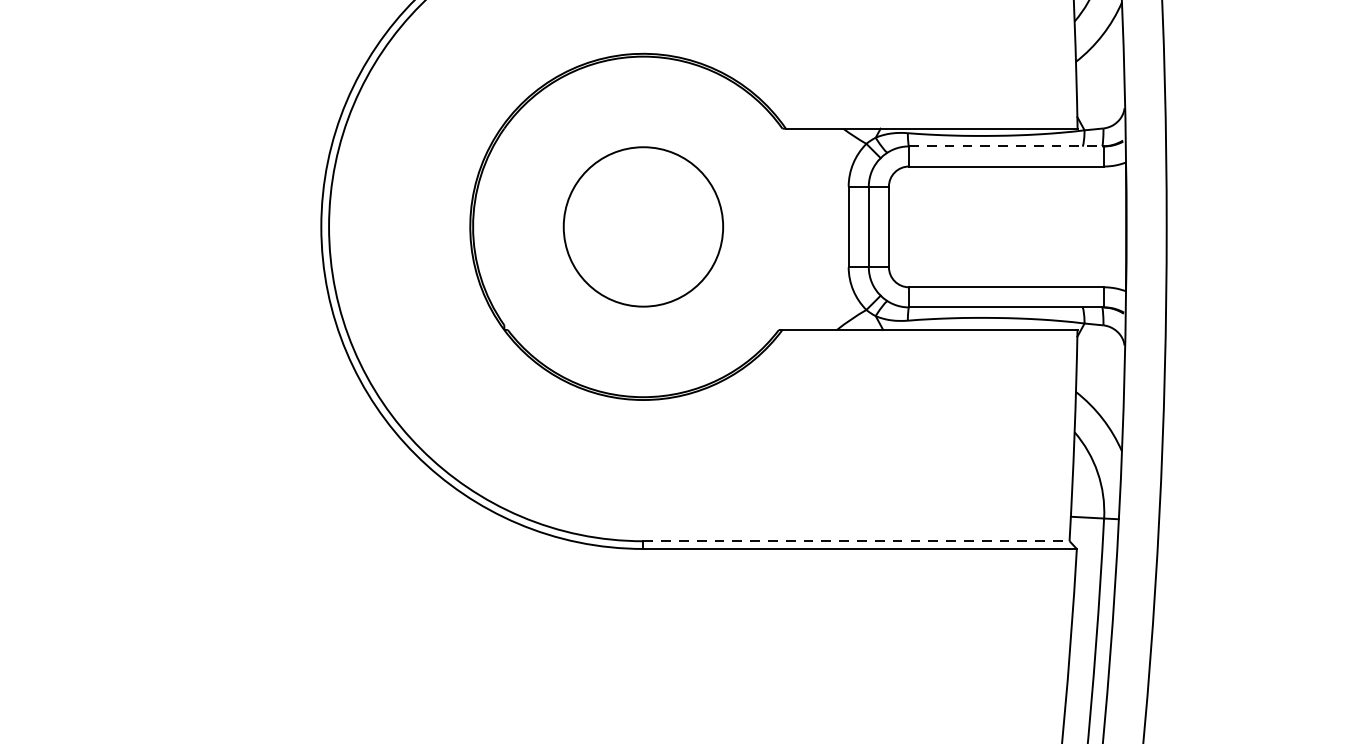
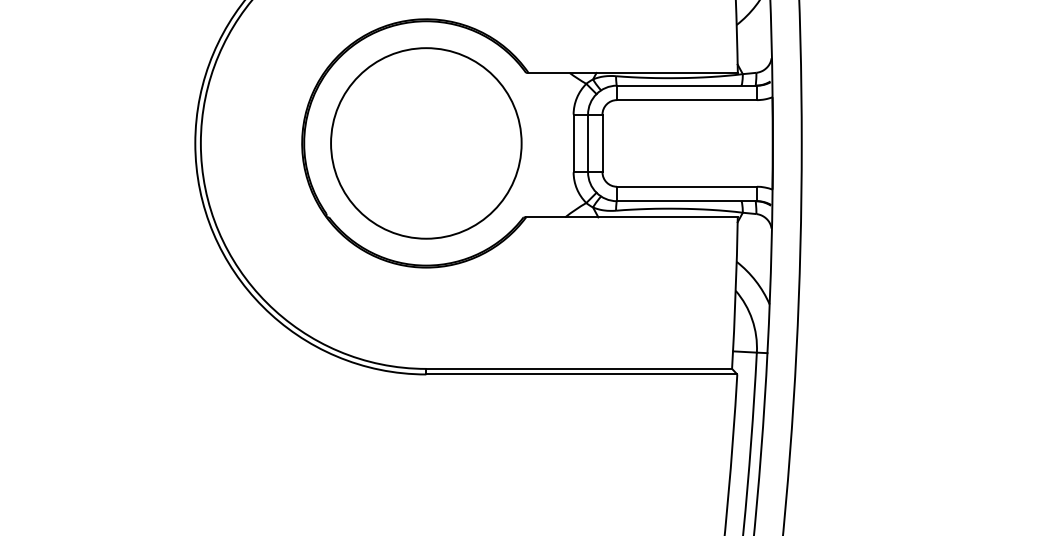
line: (1007, 146) -> (687, 85), dashed -> solid
circle: (643, 226) -> (426, 143), size x1.67
line: (856, 540) -> (579, 368), dashed -> solid

